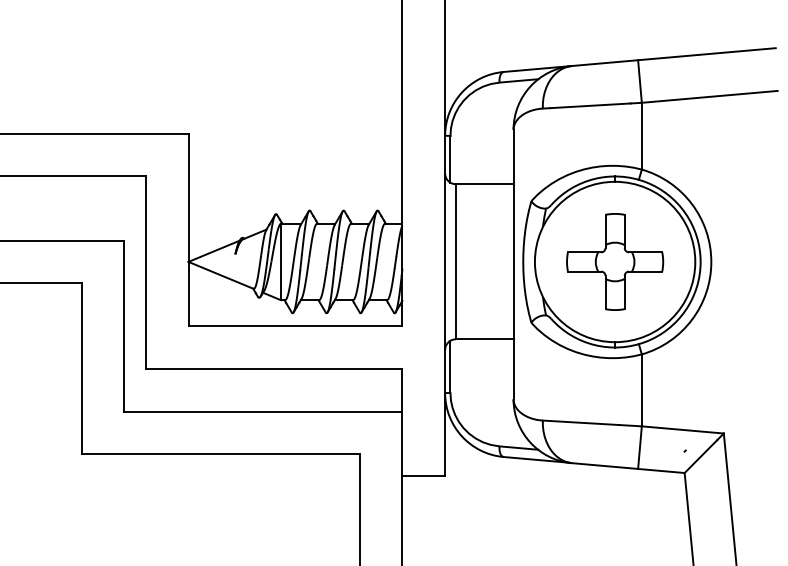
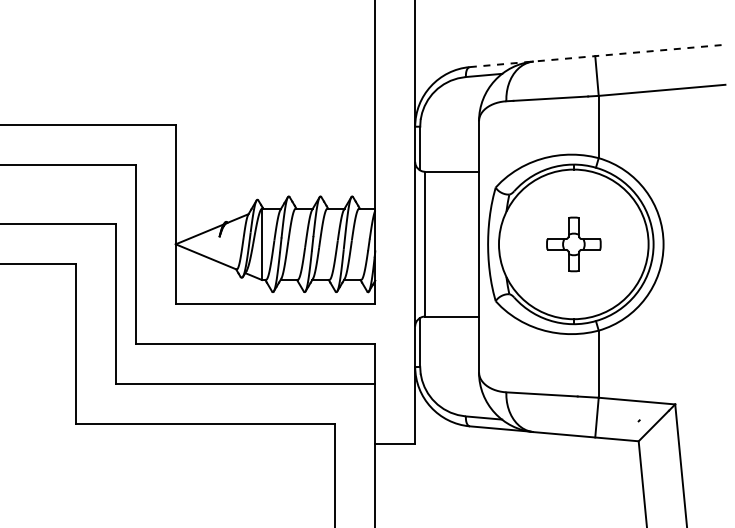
line: (640, 59) -> (597, 55), solid -> dashed
part: (614, 262) -> (573, 244), size x0.6

